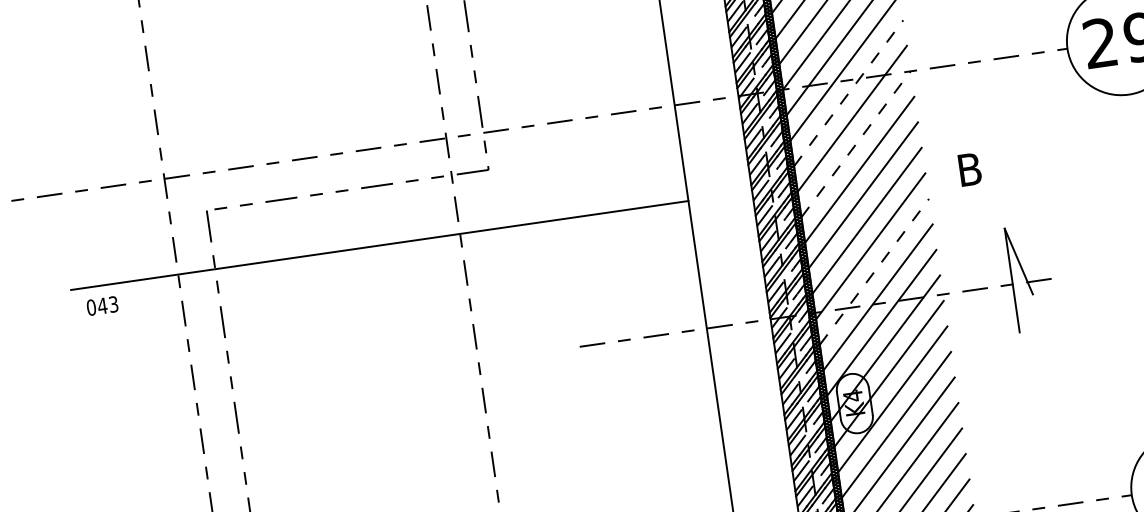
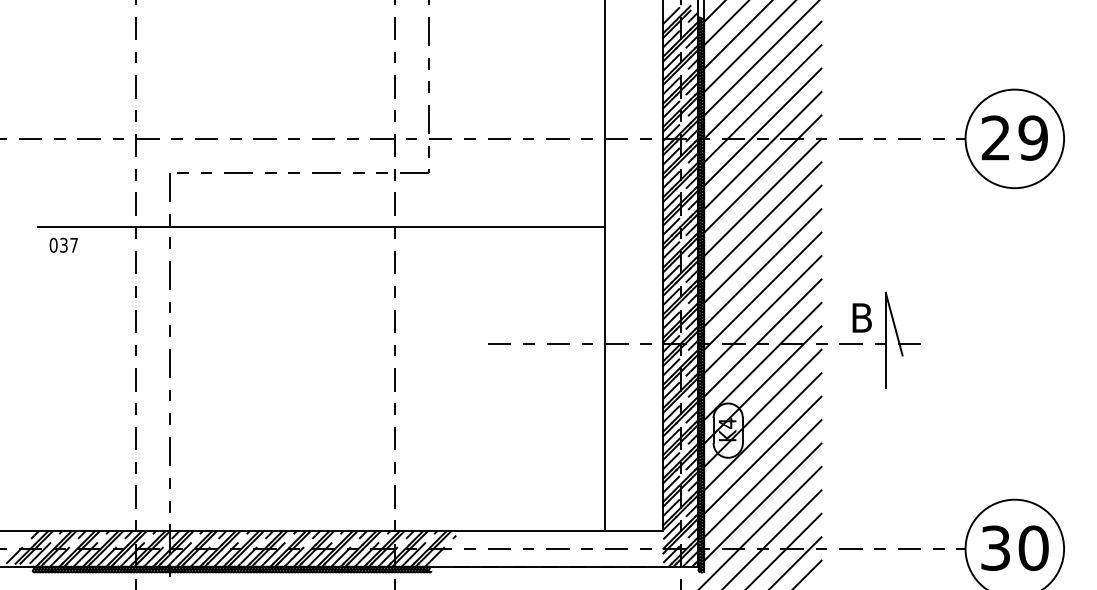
line: (848, 93) -> (762, 150), dashed -> solid
line: (855, 144) -> (762, 197), dashed -> solid
text: (969, 169) -> (861, 317), moved
line: (873, 271) -> (762, 314), dashed -> solid
text: (107, 304) -> (68, 244), 043 -> 037

